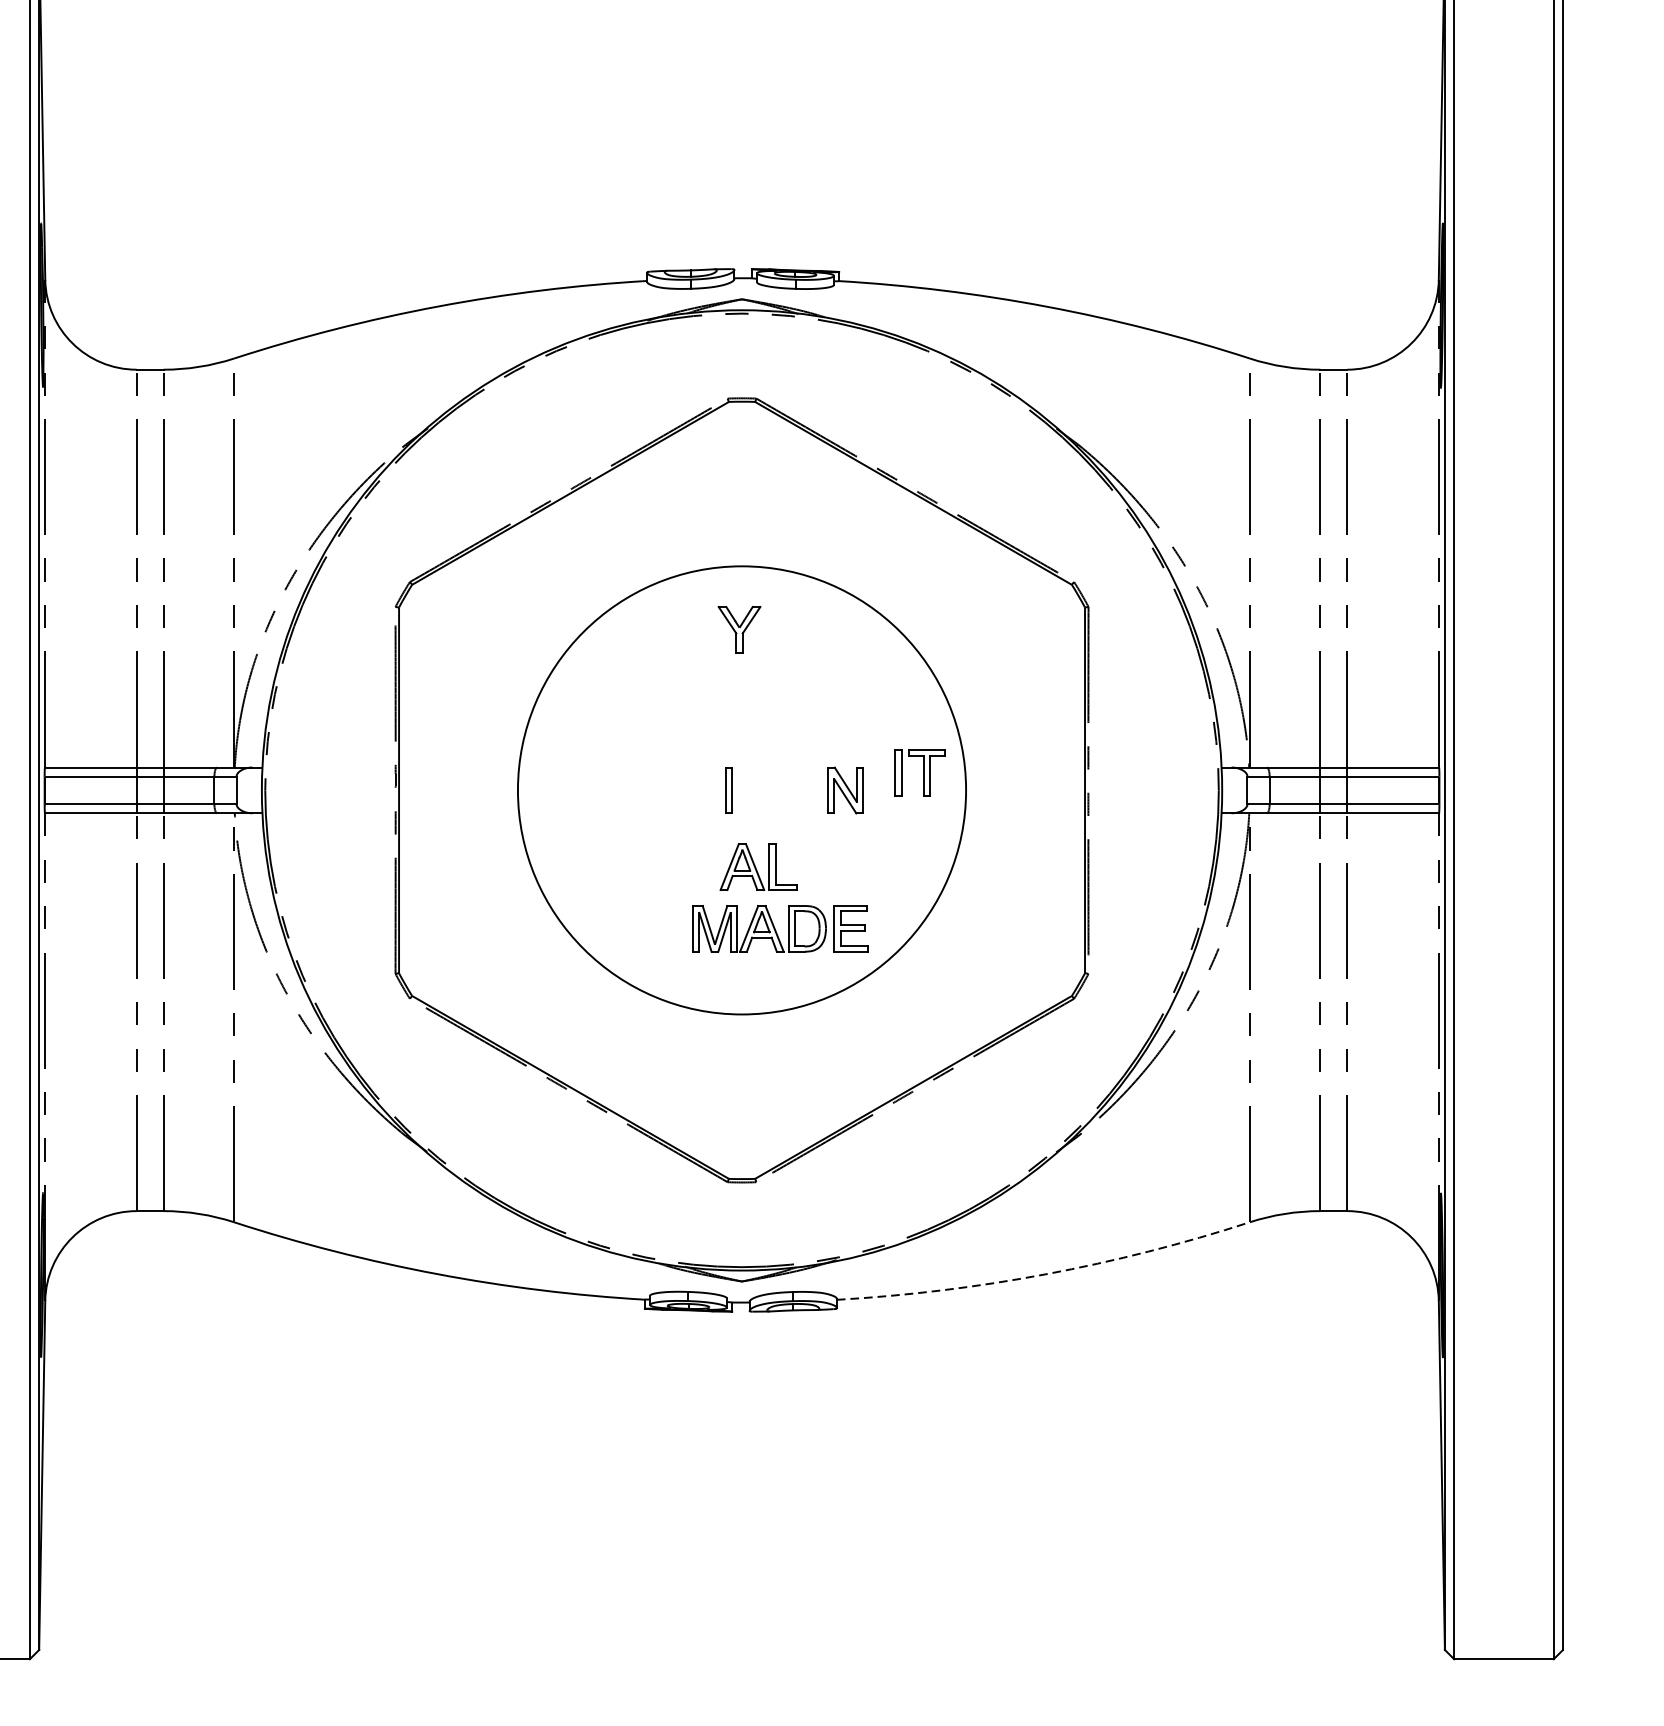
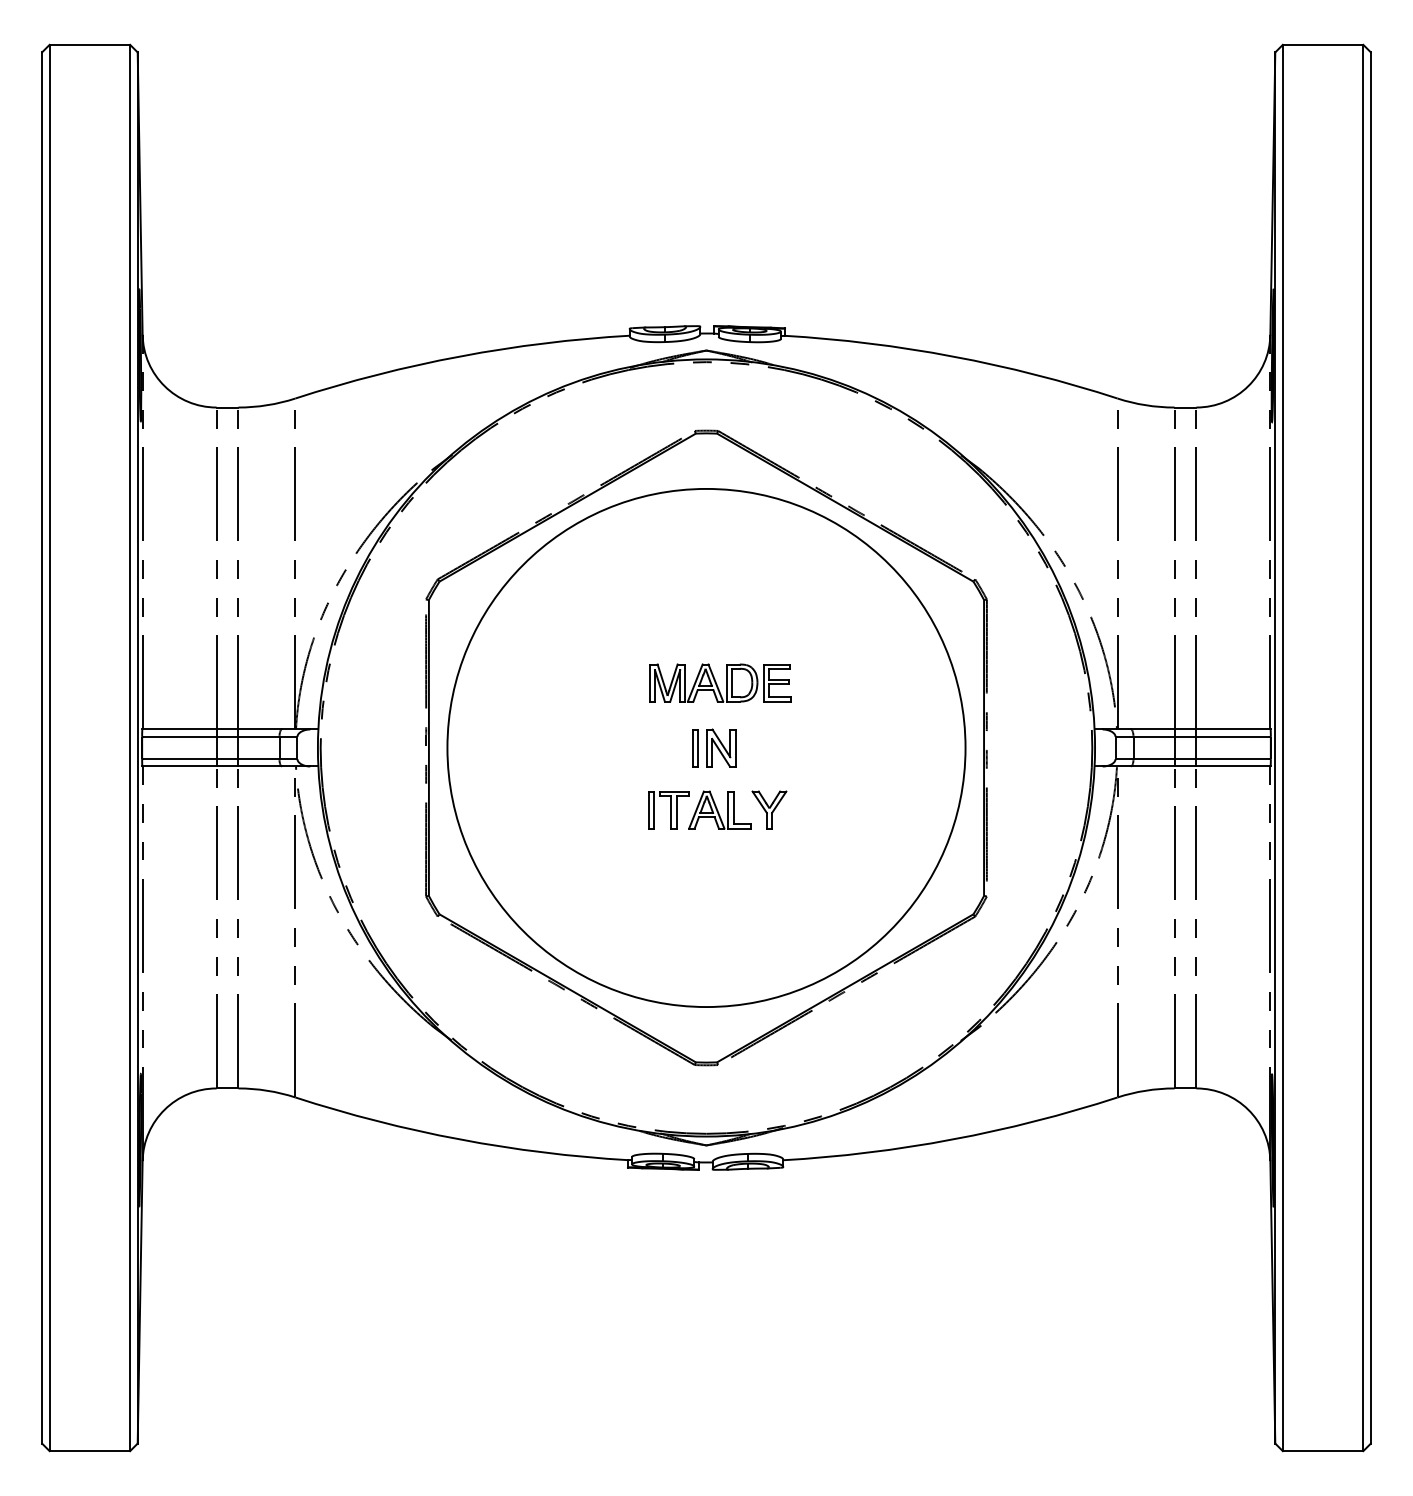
part: (739, 629) -> (769, 809), moved
part: (919, 773) -> (668, 810), moved
circle: (742, 789) -> (706, 747), size x1.43
part: (845, 789) -> (721, 747), moved
part: (780, 928) -> (720, 682), moved
arc: (1046, 1274) -> (952, 1139), dashed -> solid

